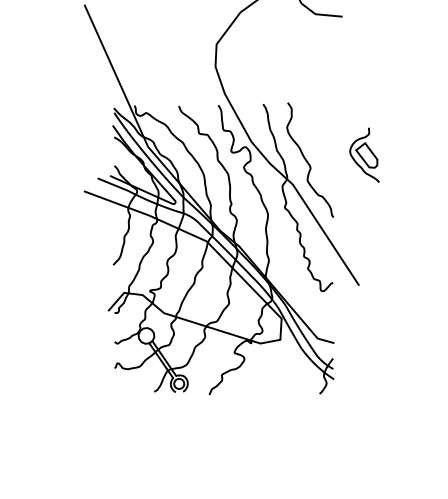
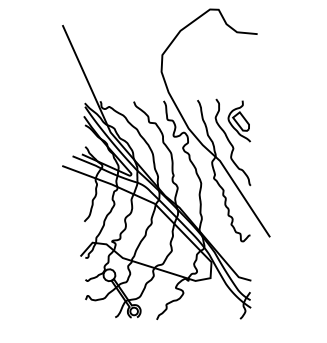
part: (364, 154) -> (239, 120), moved

